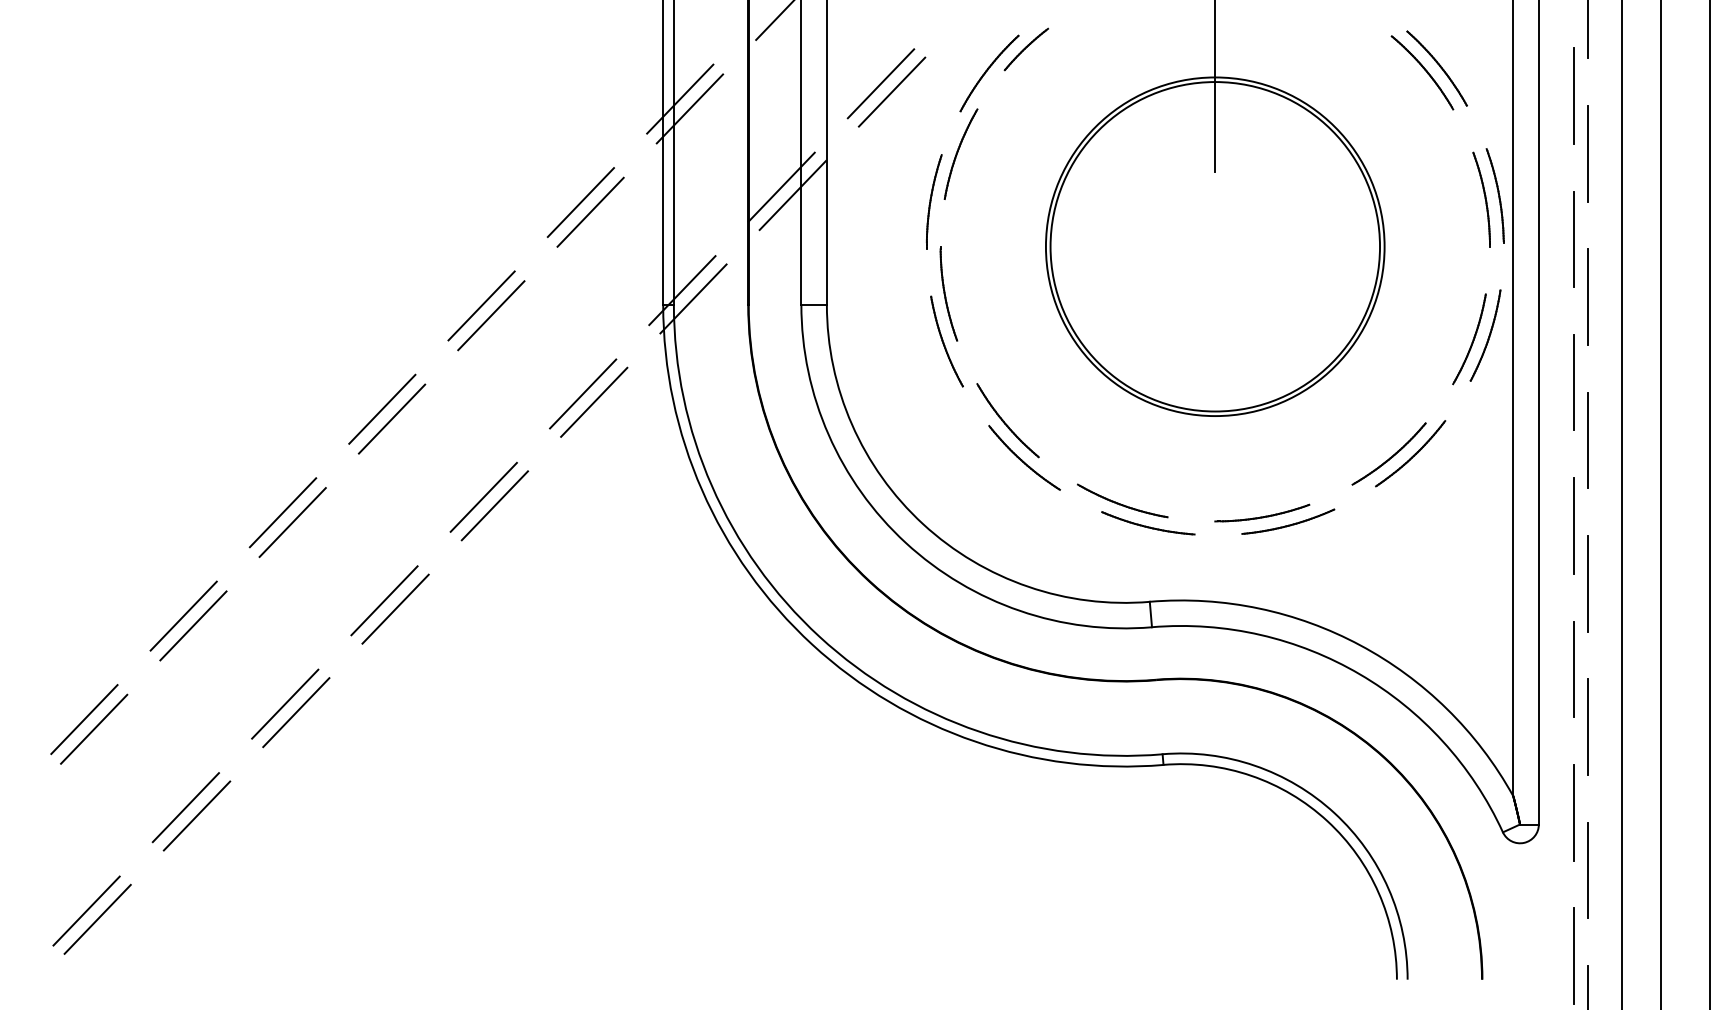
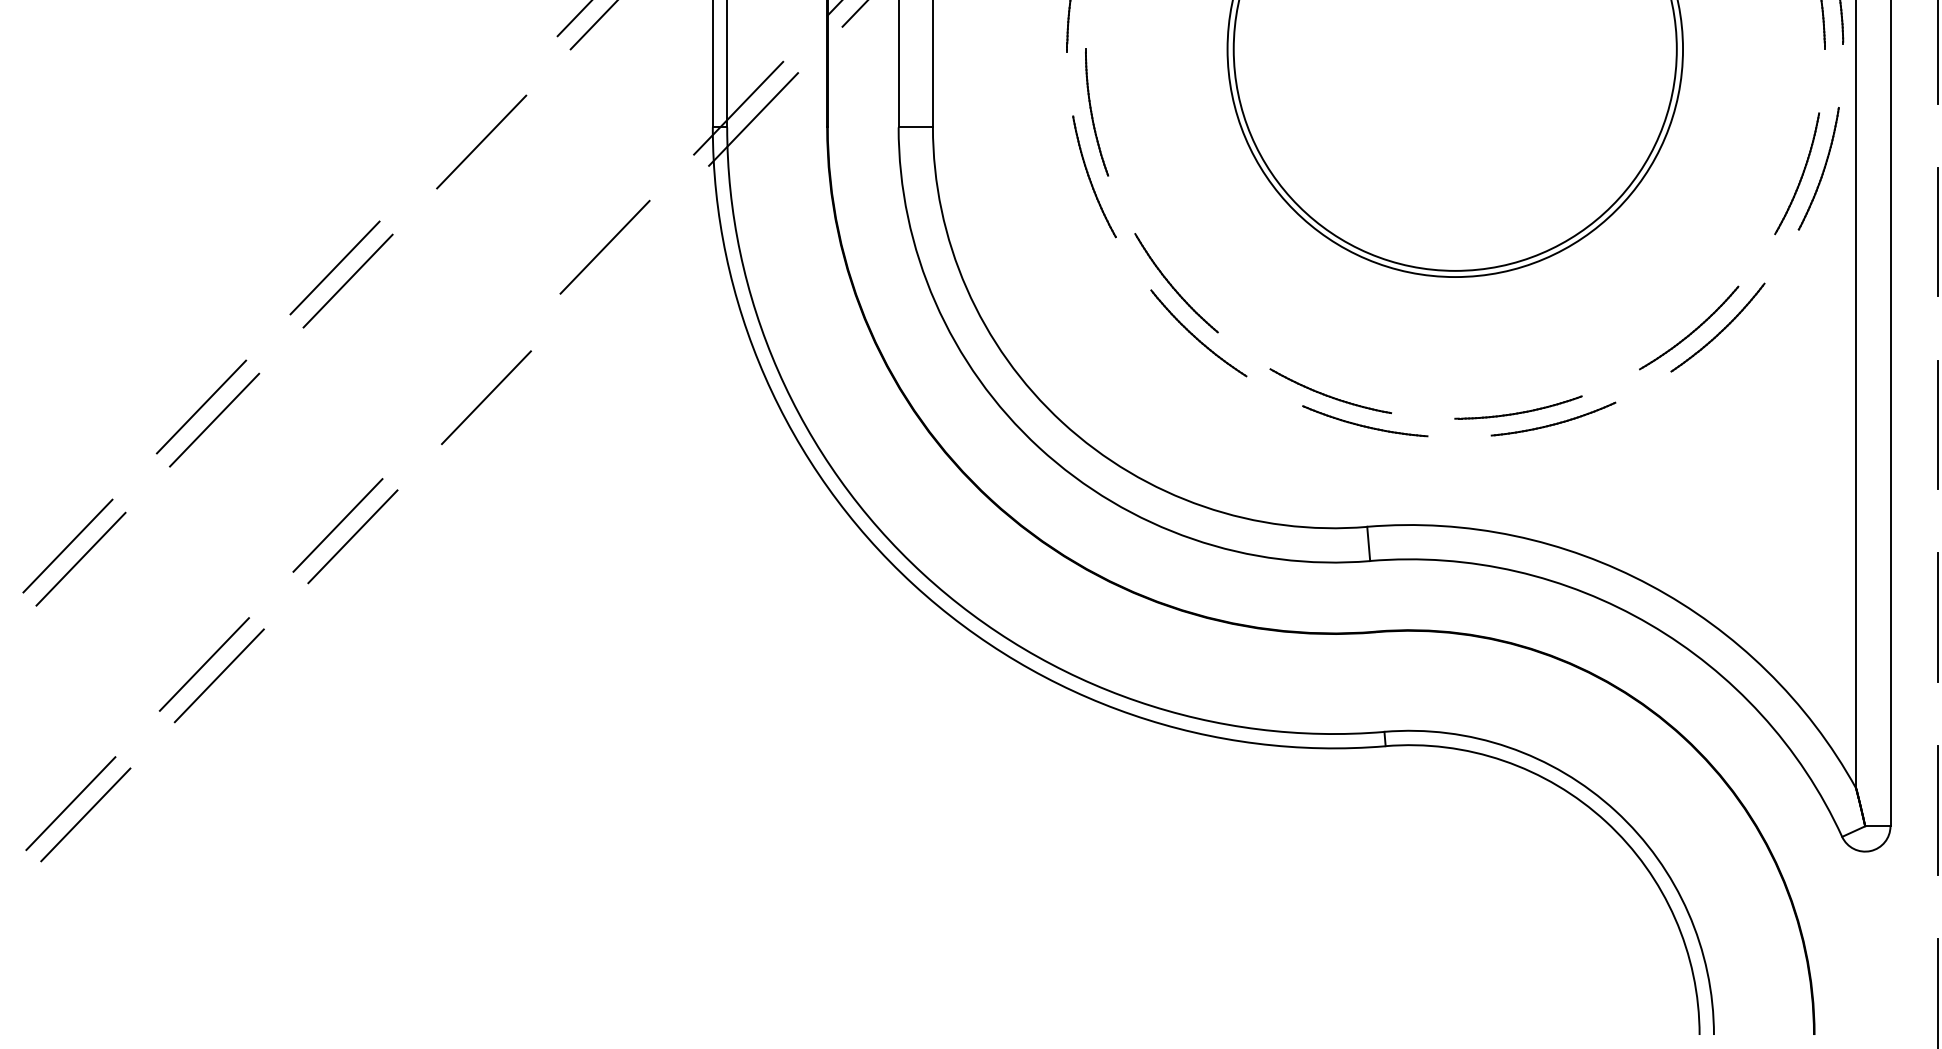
line: (481, 305) -> (468, 128), removed
line: (594, 401) -> (620, 257), removed
line: (483, 496) -> (471, 385), removed

